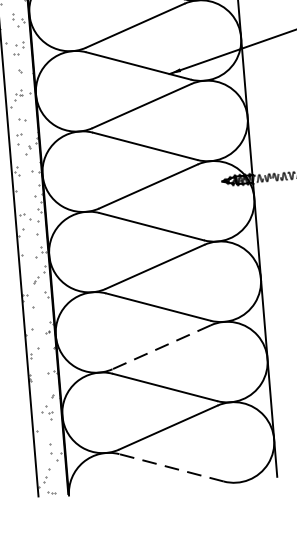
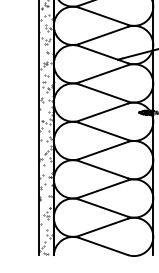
line: (161, 346) -> (103, 188), dashed -> solid
line: (171, 467) -> (103, 246), dashed -> solid

